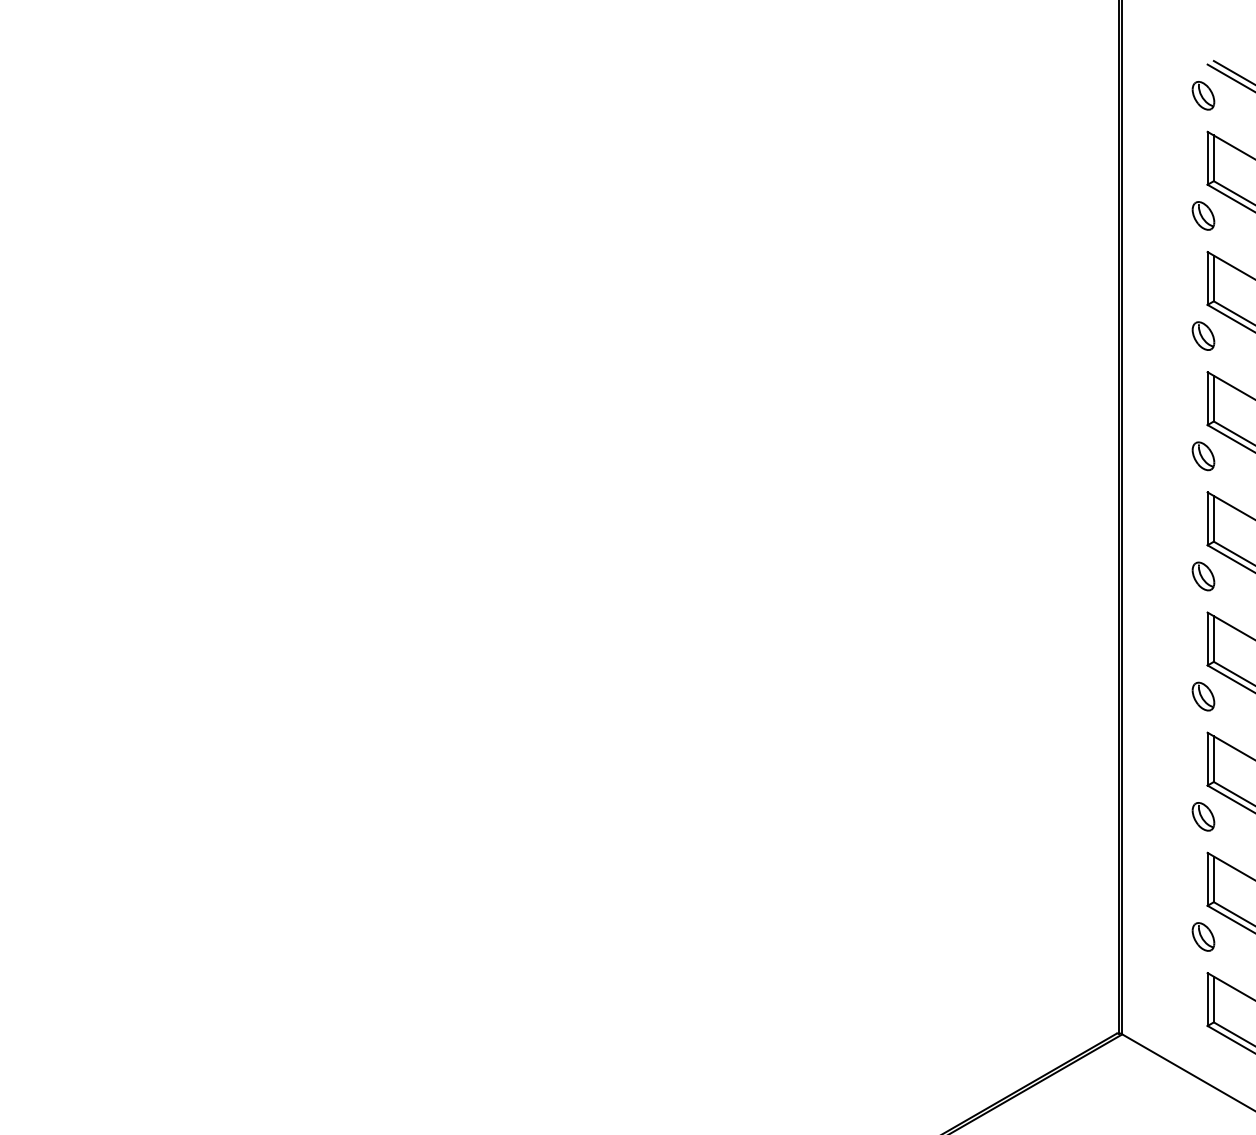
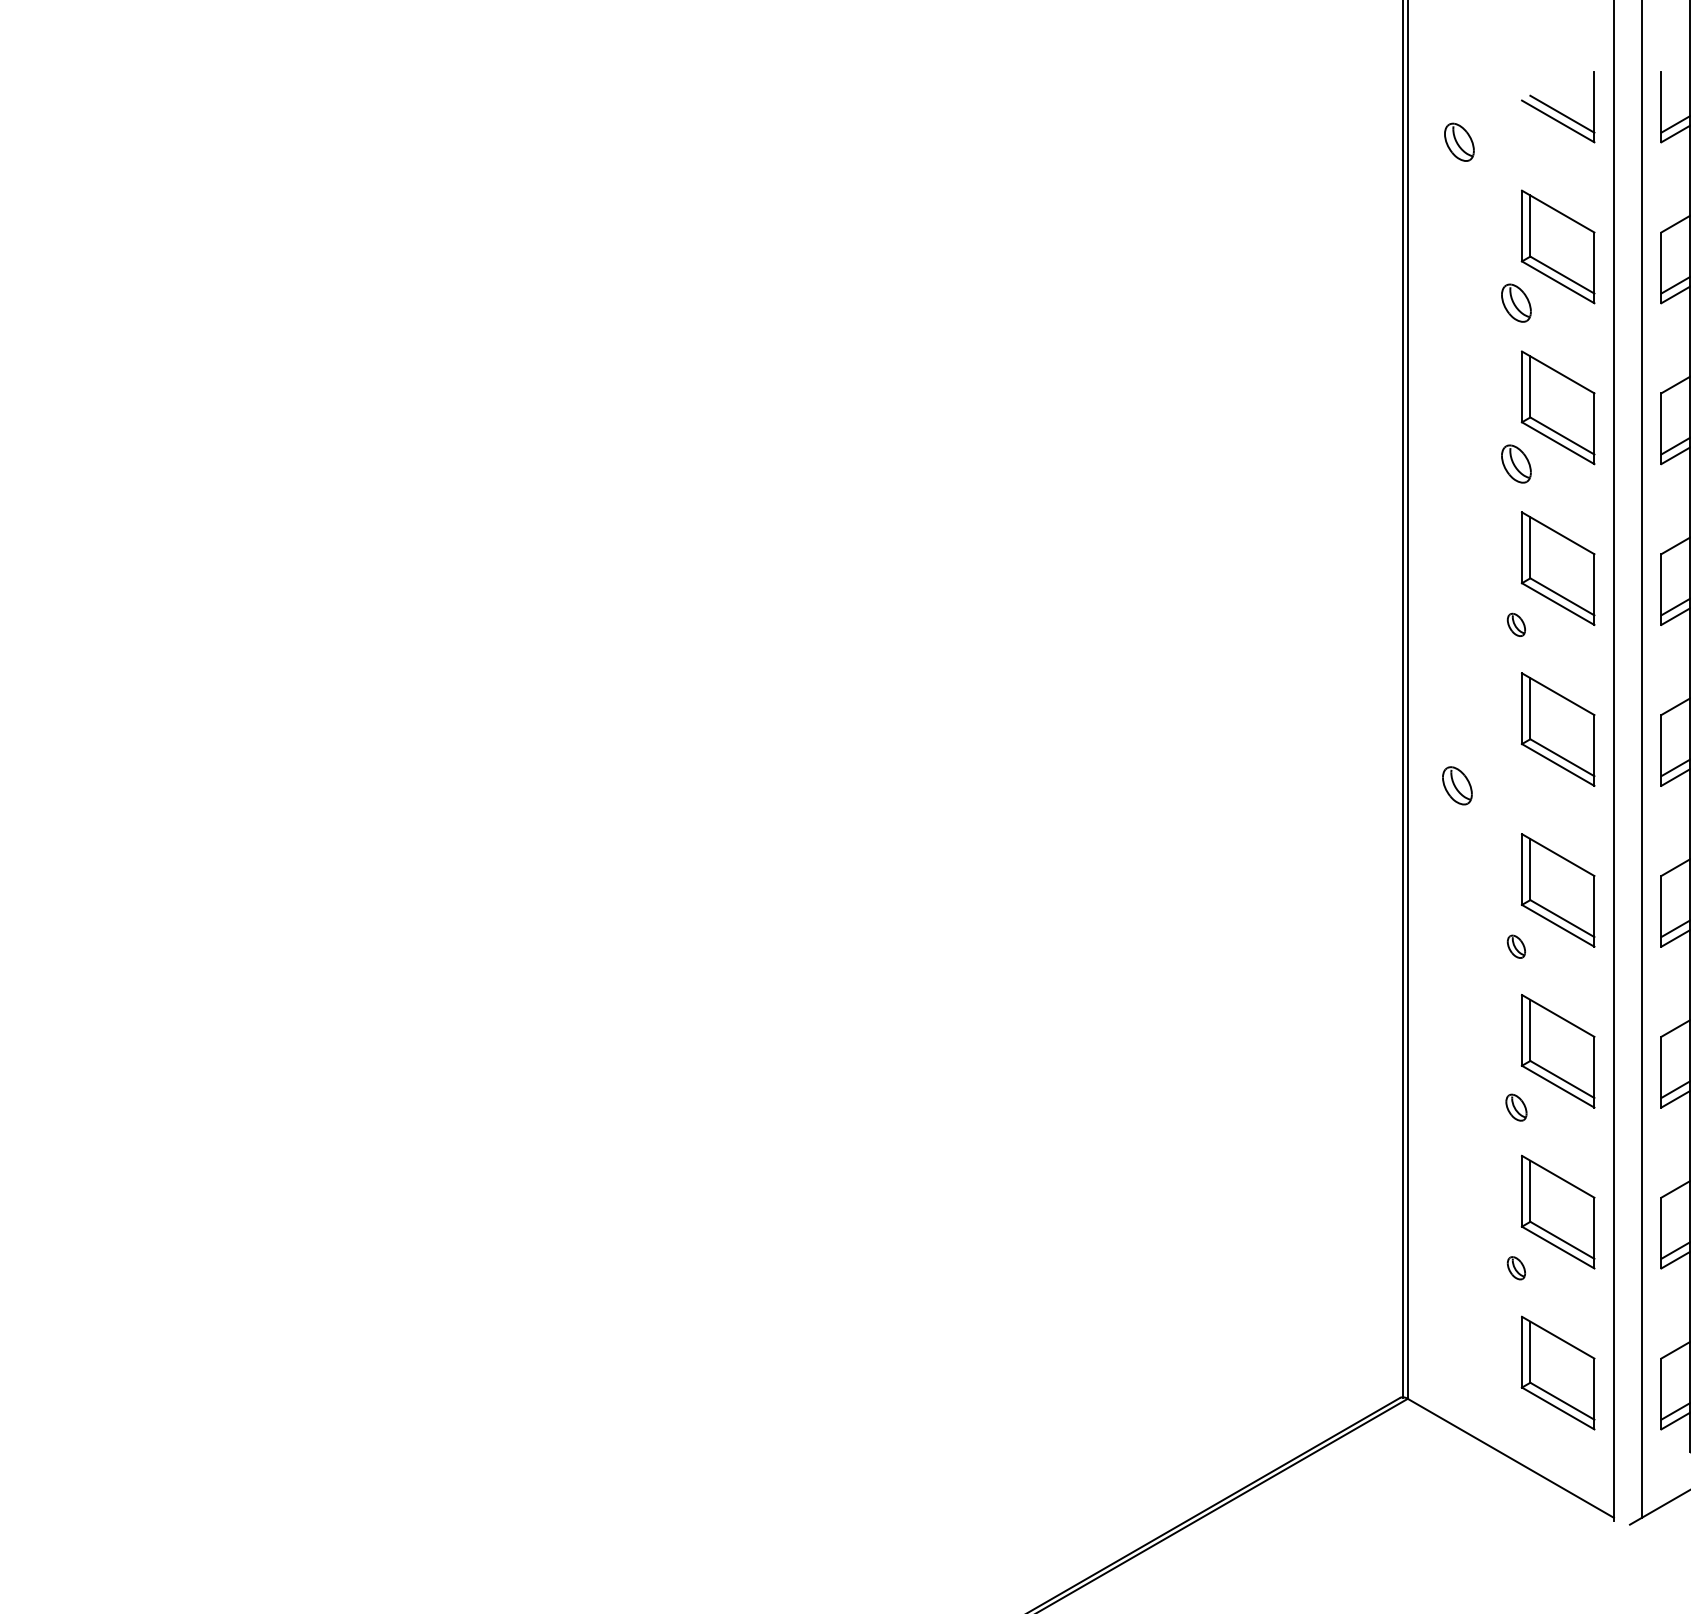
part: (1203, 95) -> (1459, 141), moved
part: (1203, 455) -> (1516, 624), size x0.6
part: (1203, 576) -> (1457, 785), moved
part: (1203, 696) -> (1516, 946), size x0.6
part: (1203, 816) -> (1516, 1107), size x0.7
part: (1203, 936) -> (1516, 1267), size x0.6

